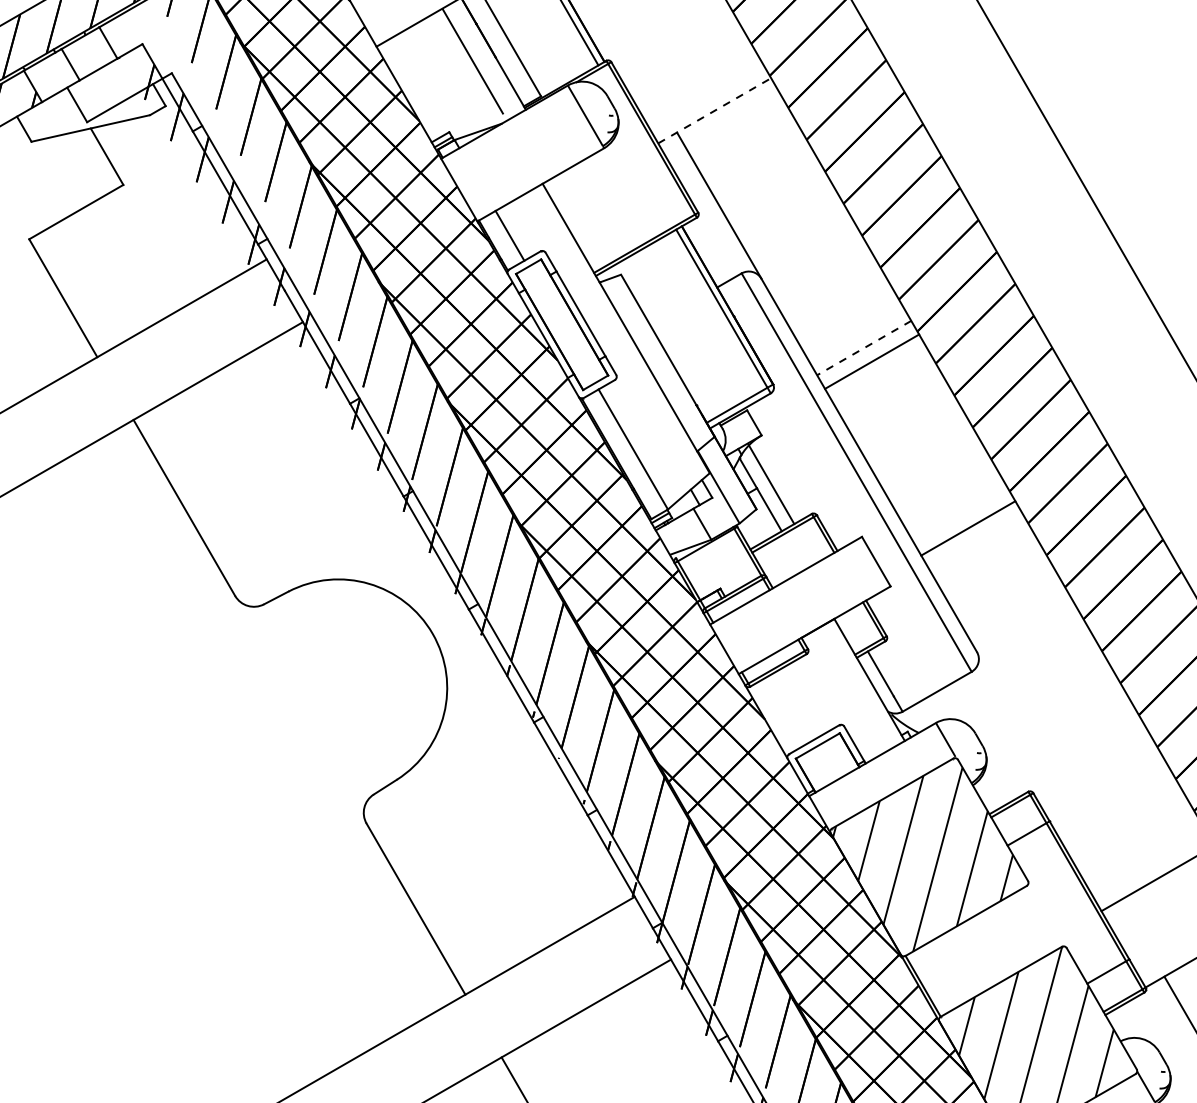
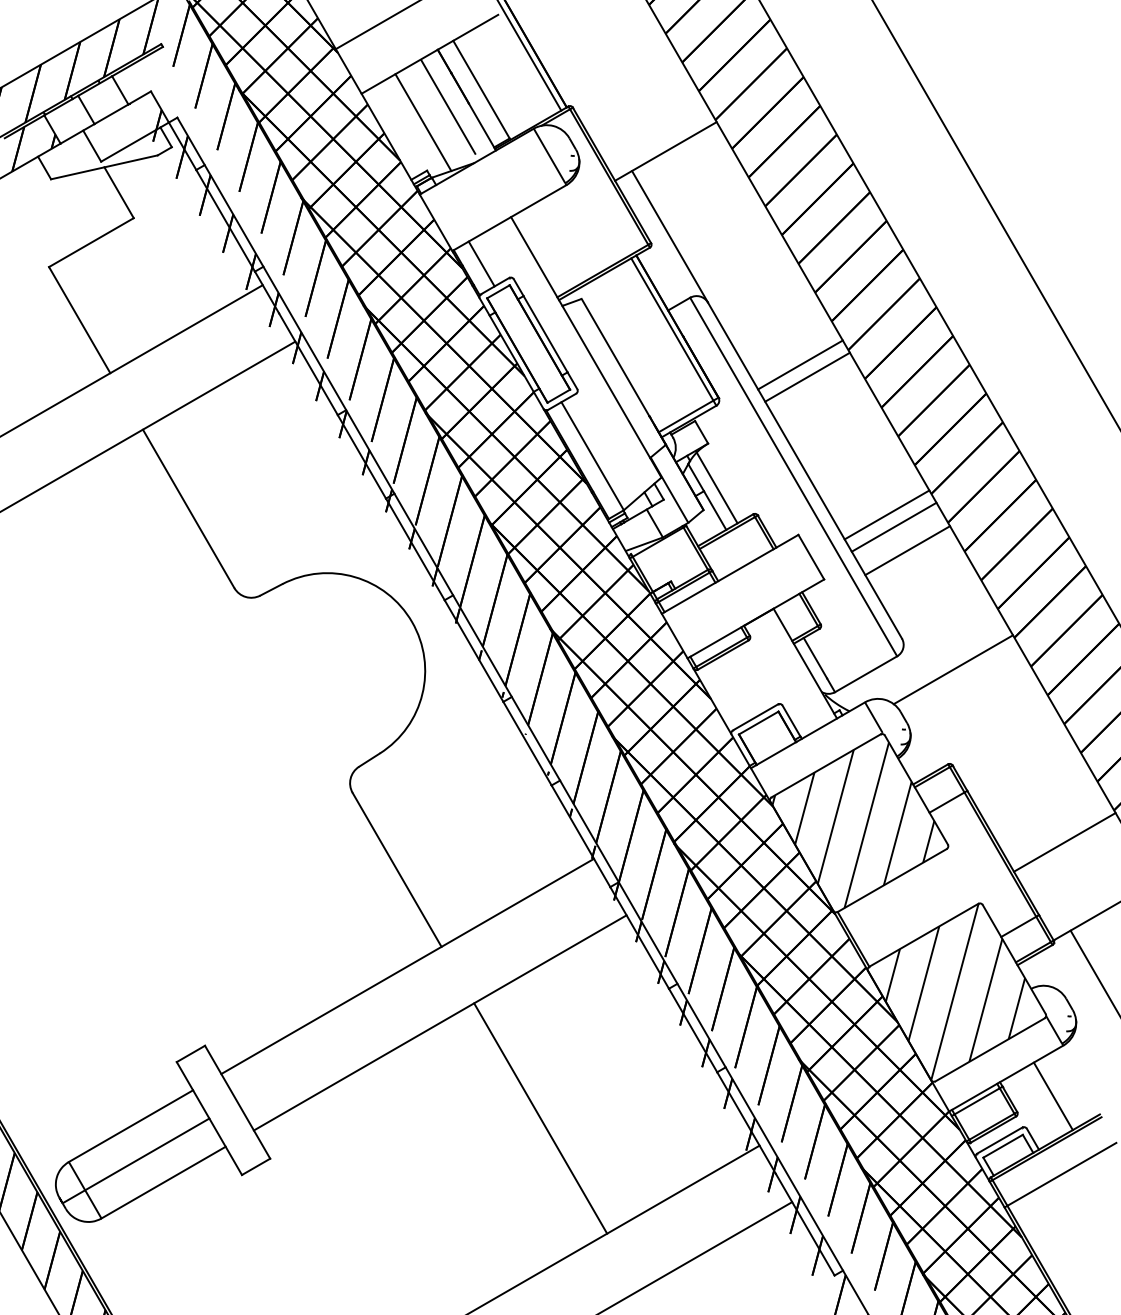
line: (445, 78) -> (423, 122), added
line: (714, 110) -> (665, 151), dashed -> solid
line: (864, 347) -> (800, 364), dashed -> solid
line: (959, 514) -> (886, 514), added
line: (983, 554) -> (907, 550), added
line: (1034, 686) -> (953, 669), added

